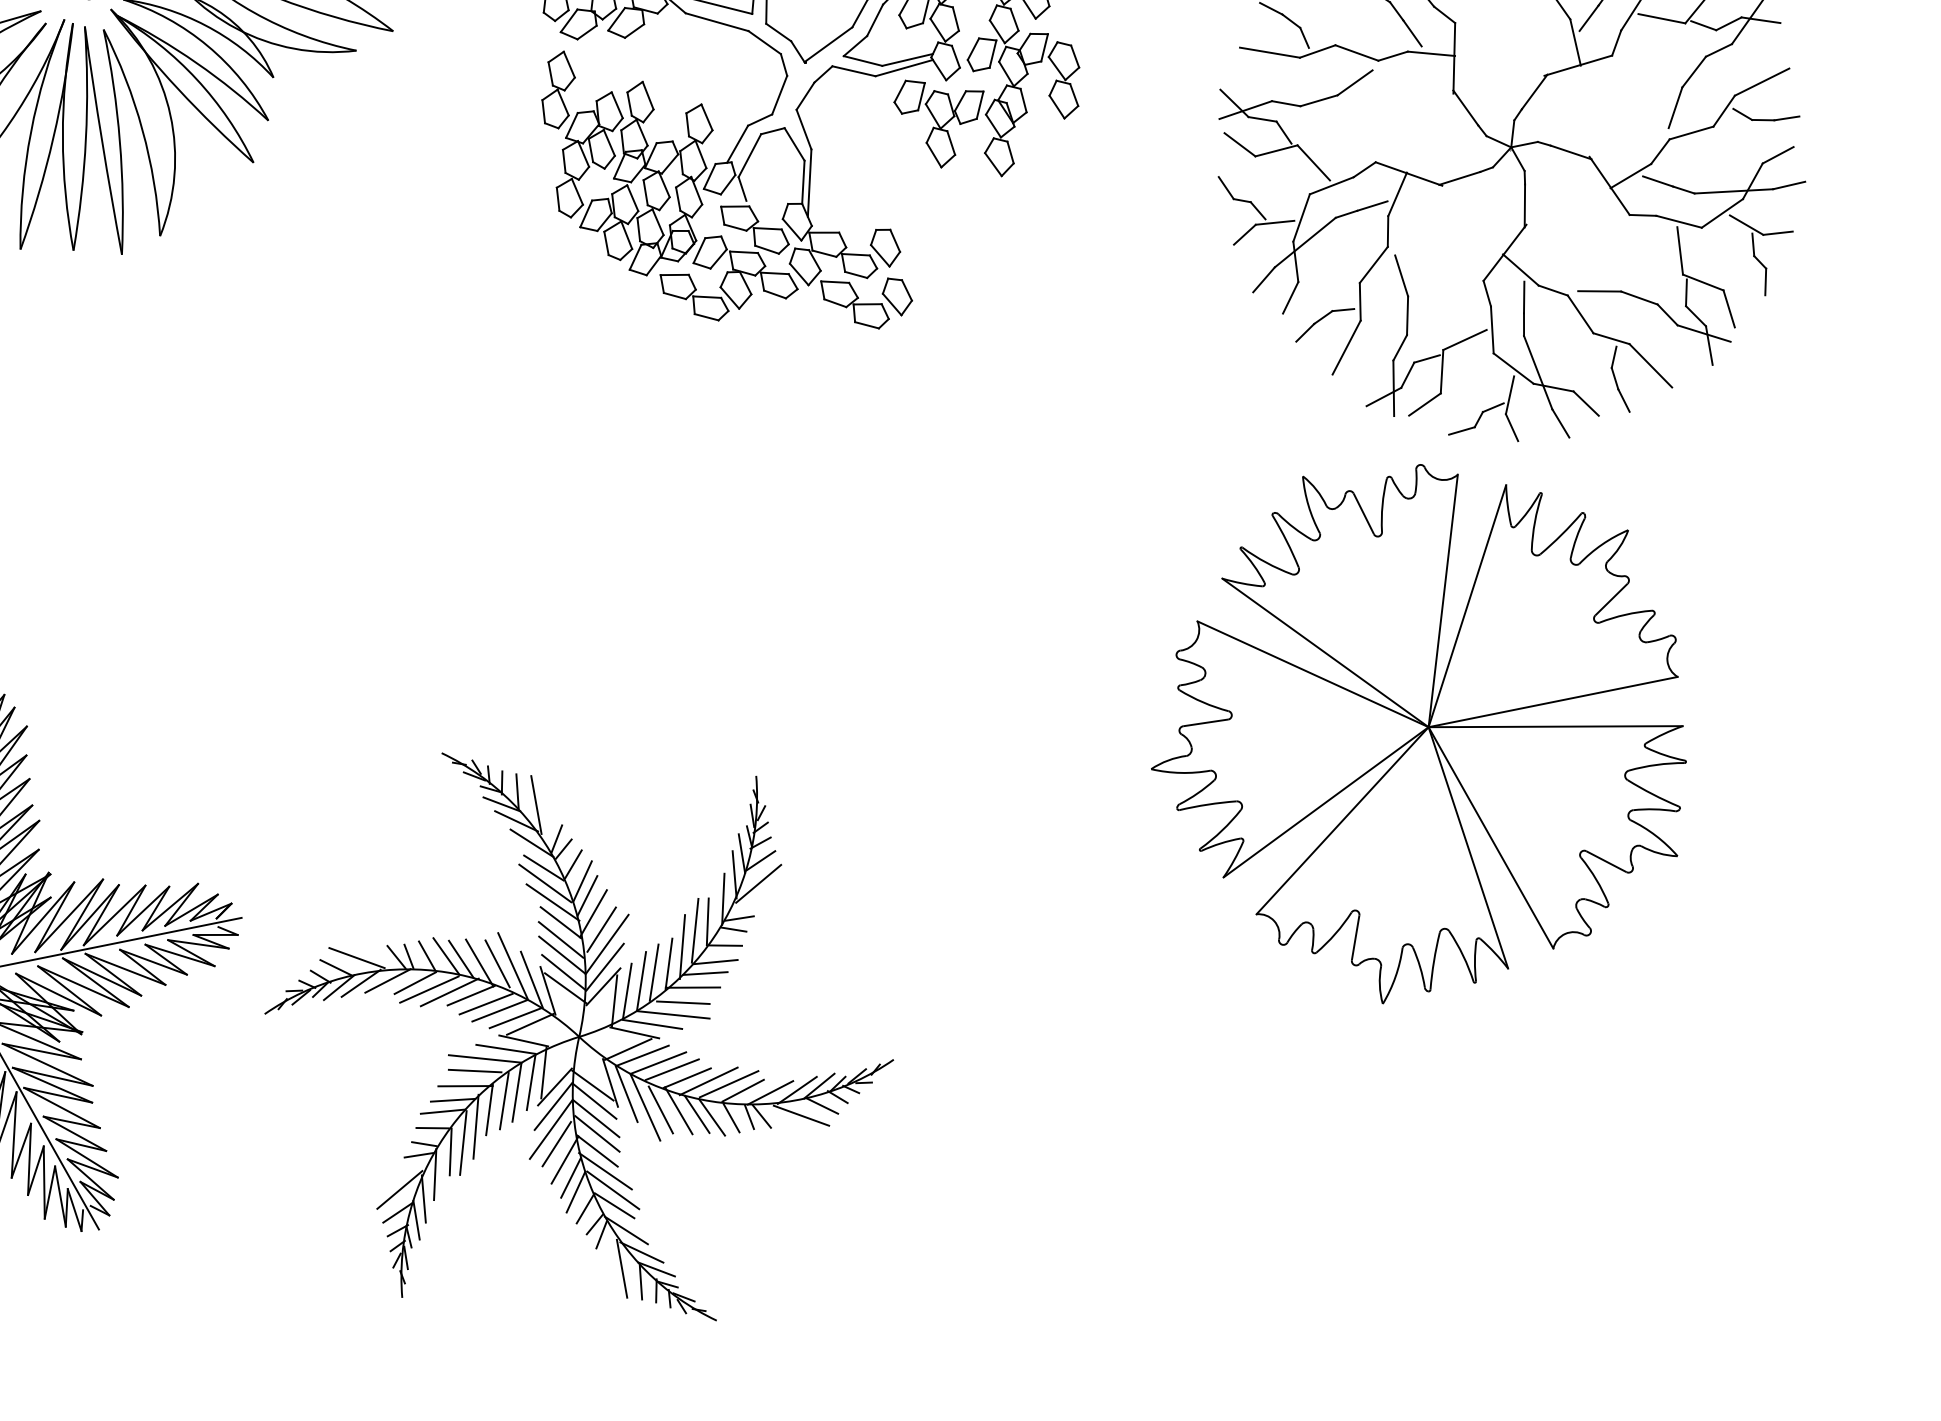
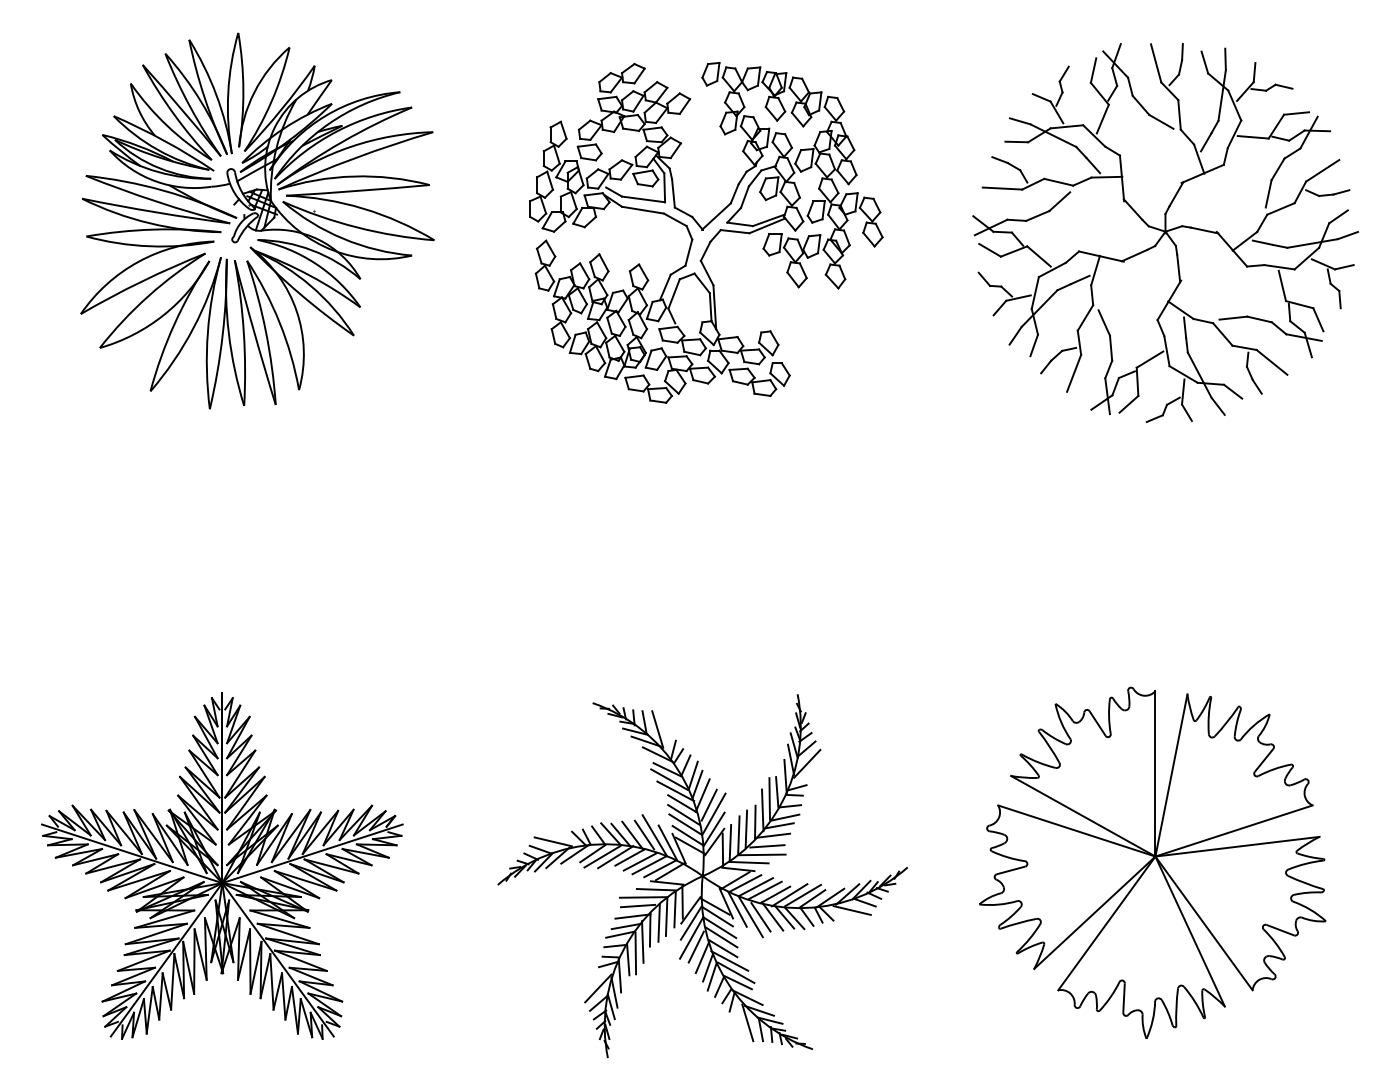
part: (1423, 735) -> (1152, 862), moved
part: (578, 1037) -> (702, 876), moved

